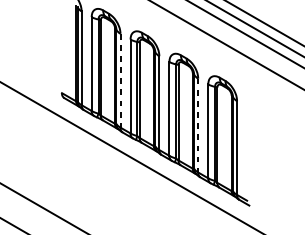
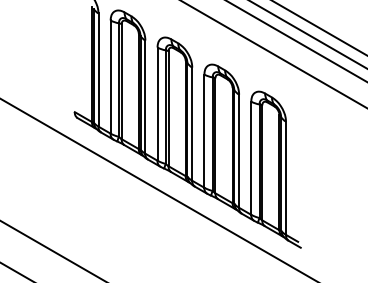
line: (120, 81) -> (145, 97), dashed -> solid
line: (198, 125) -> (239, 151), dashed -> solid

